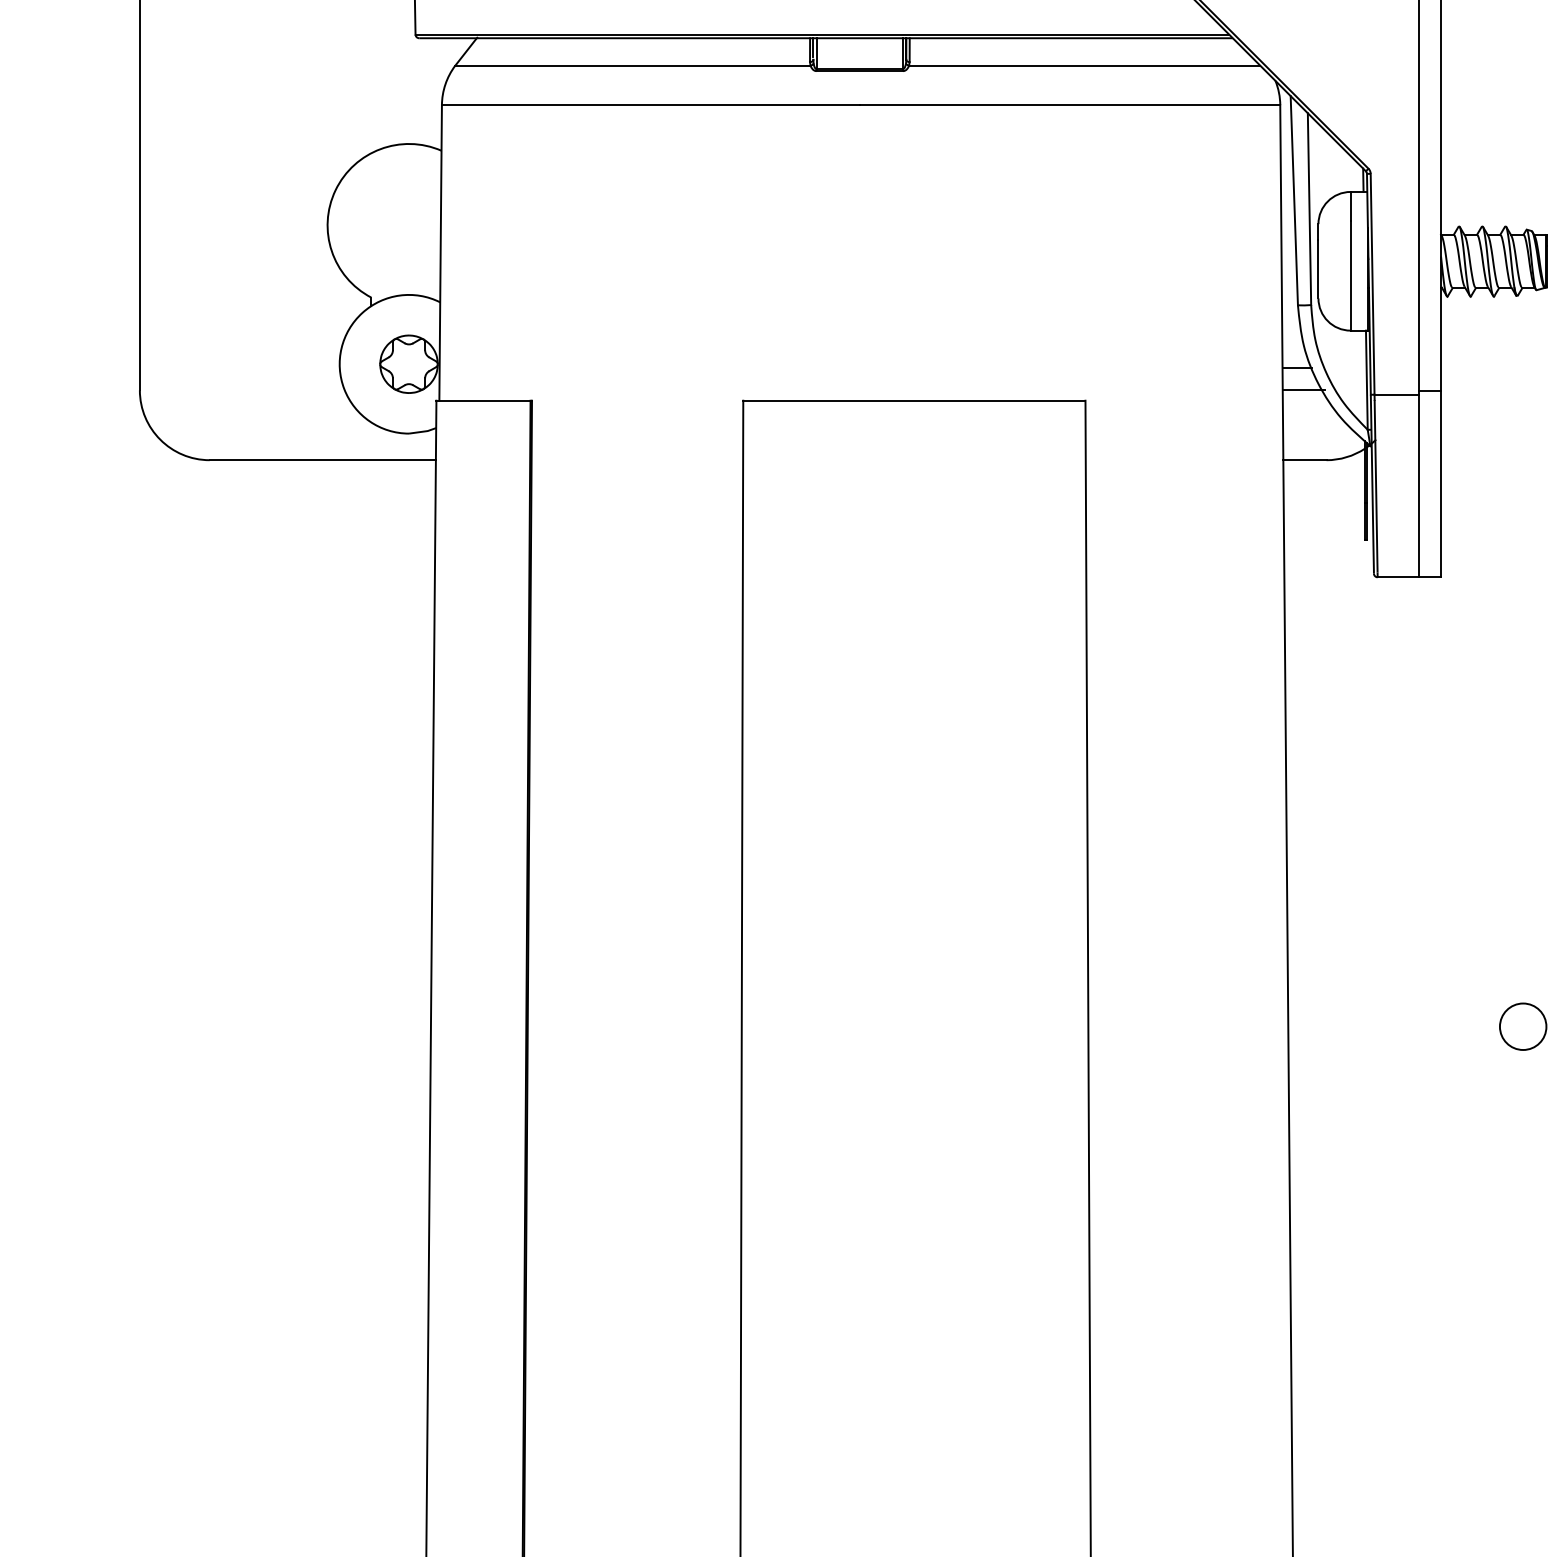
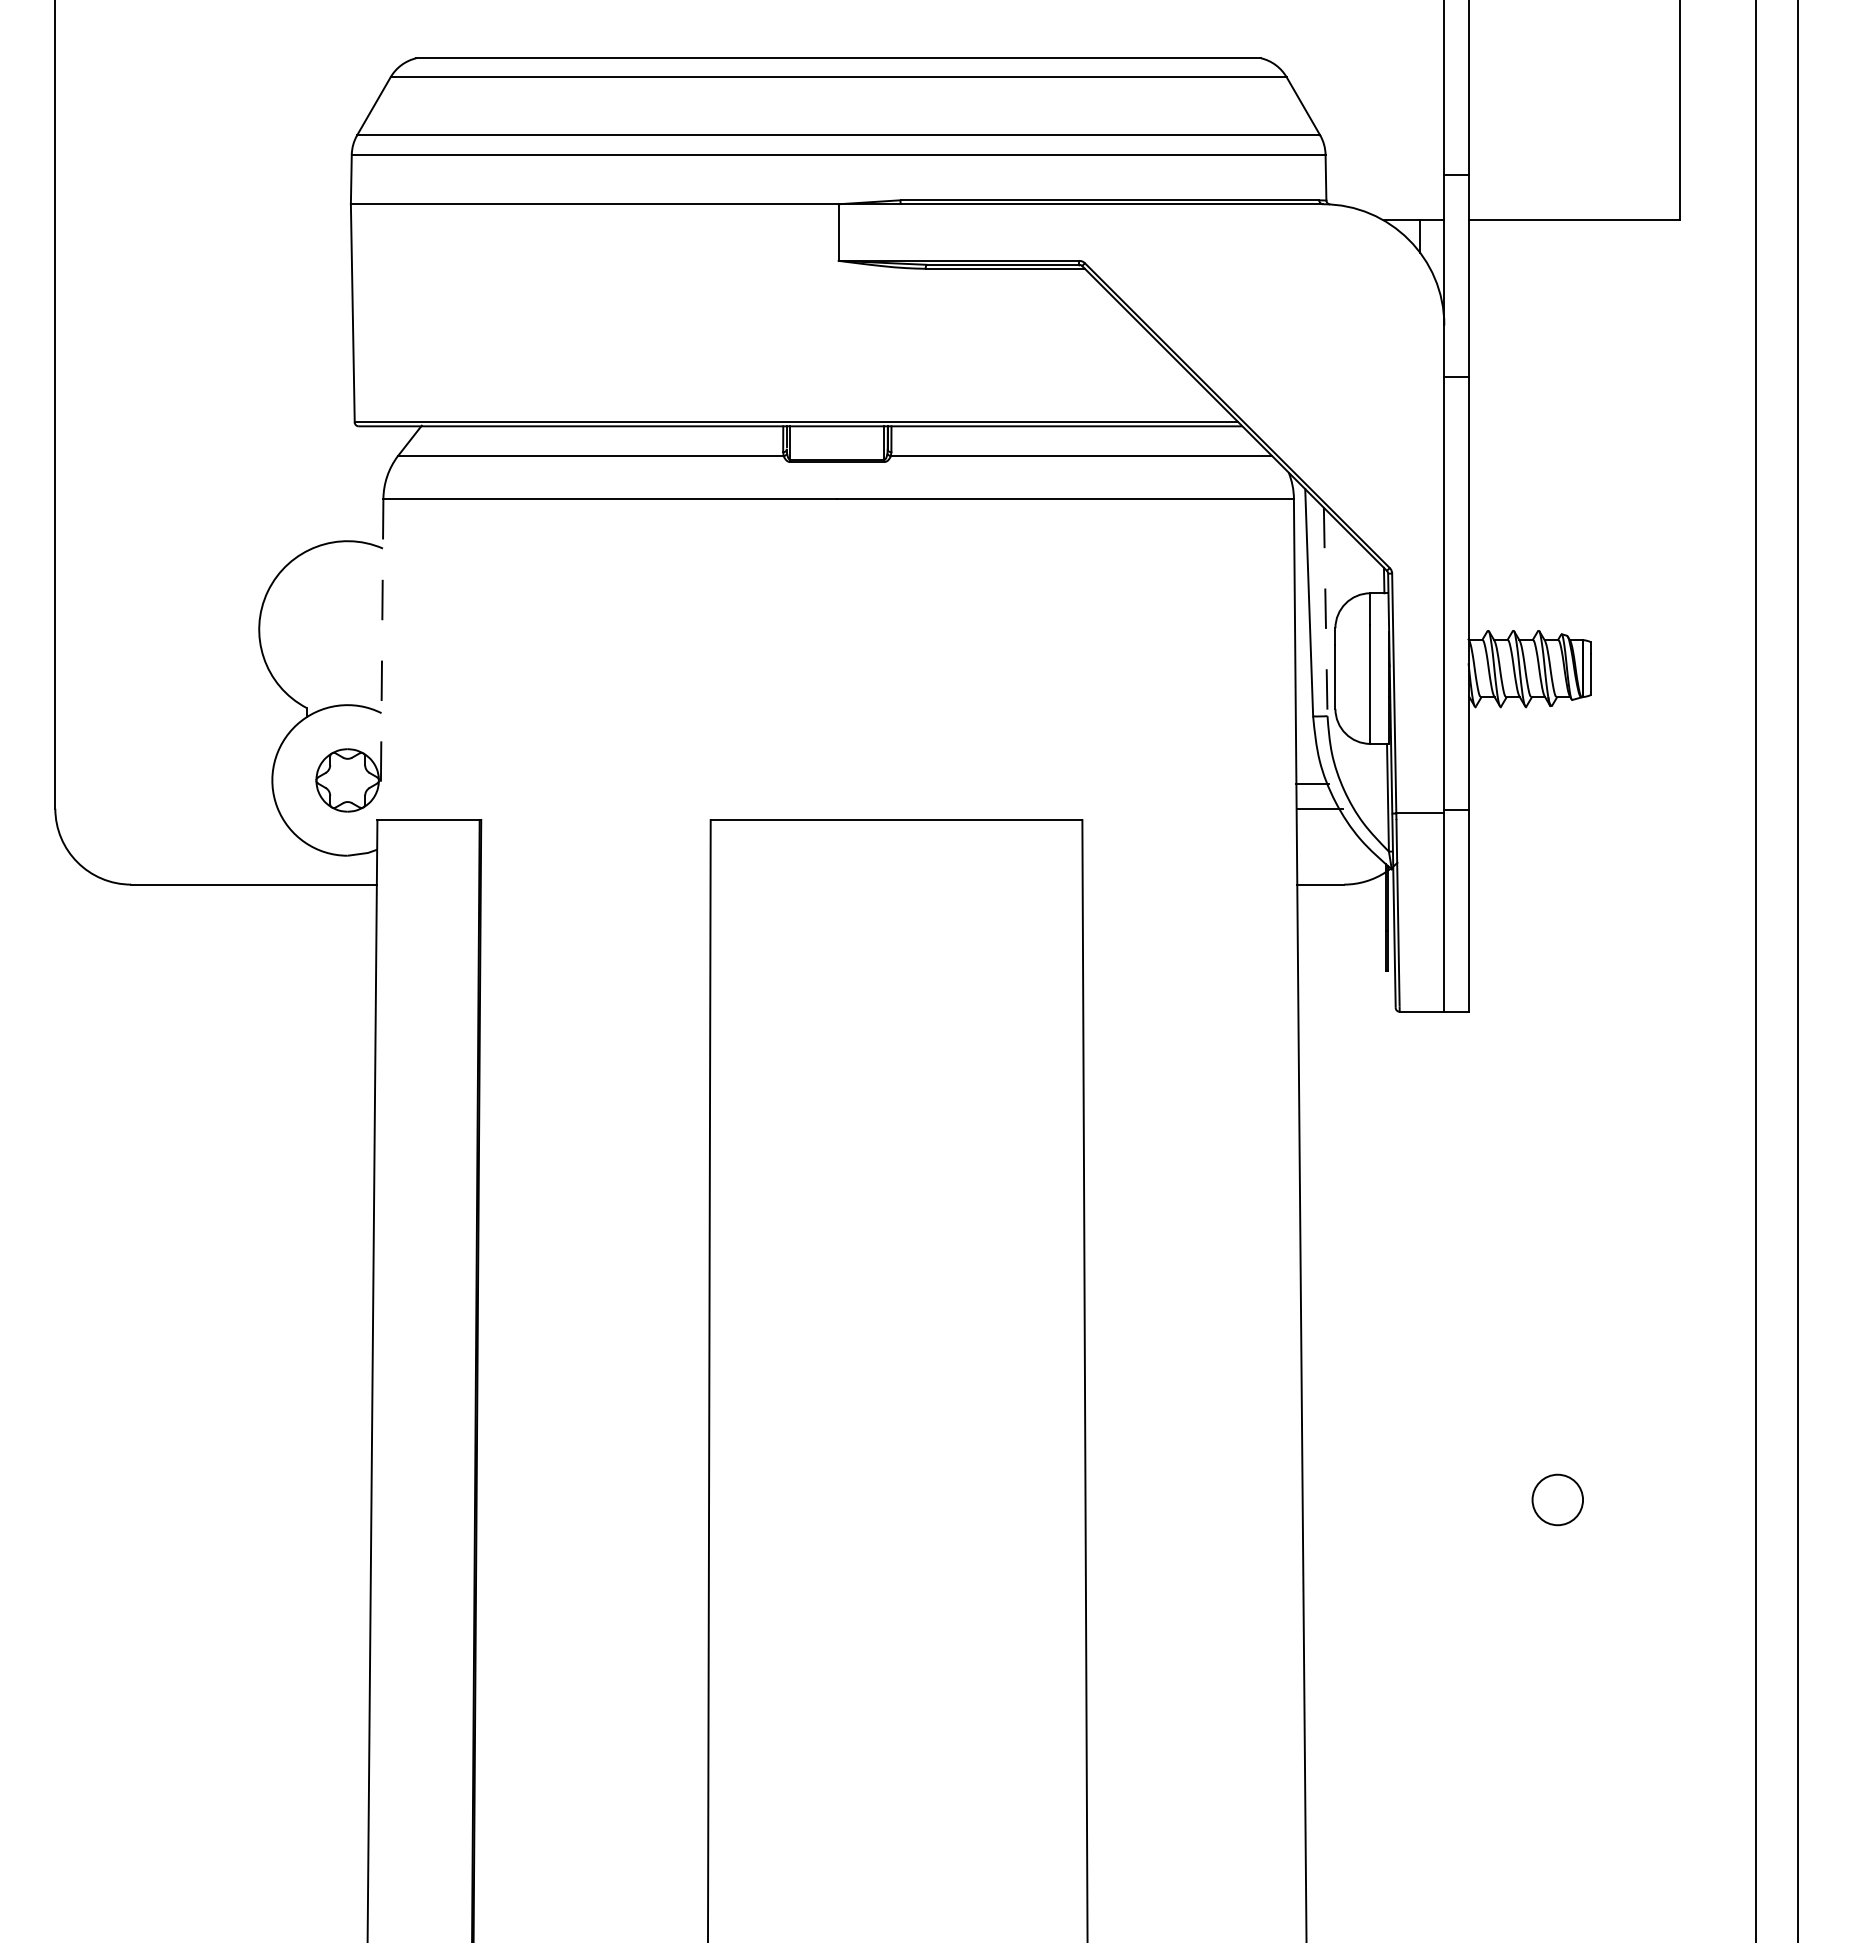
line: (1309, 209) -> (1325, 612), solid -> dashed
line: (441, 253) -> (382, 660), solid -> dashed

